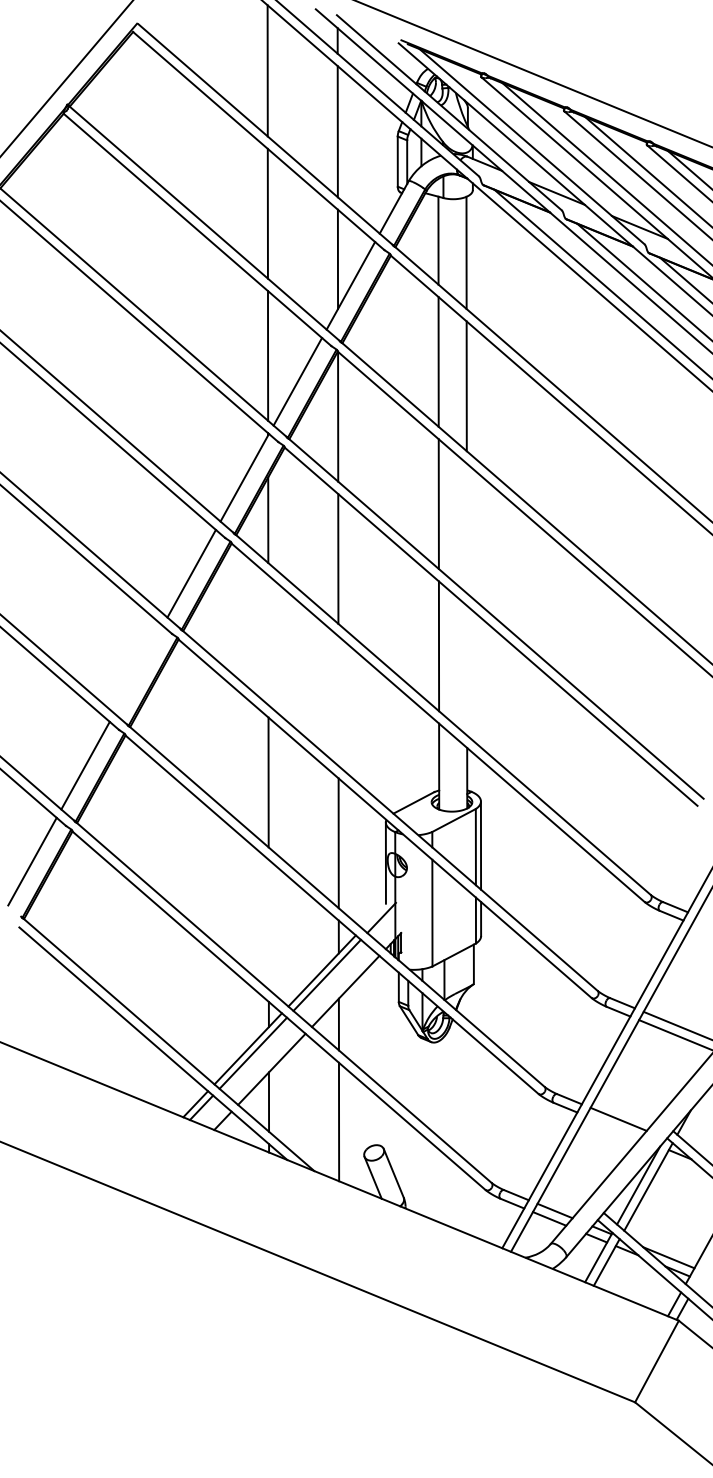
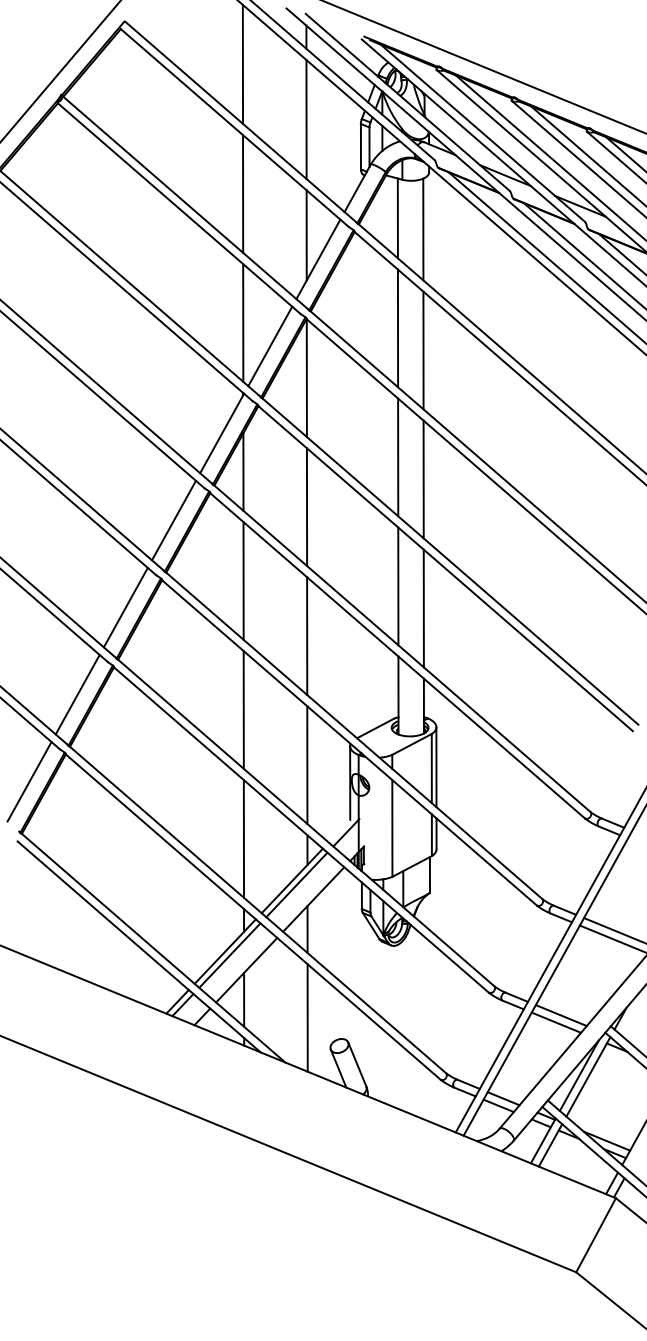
line: (466, 528) -> (423, 479), added
line: (268, 640) -> (243, 581), added
line: (138, 669) -> (125, 607), added
line: (467, 670) -> (424, 608), added
line: (338, 701) -> (307, 636), added
line: (268, 924) -> (243, 838), added
line: (613, 1127) -> (556, 1022), added

